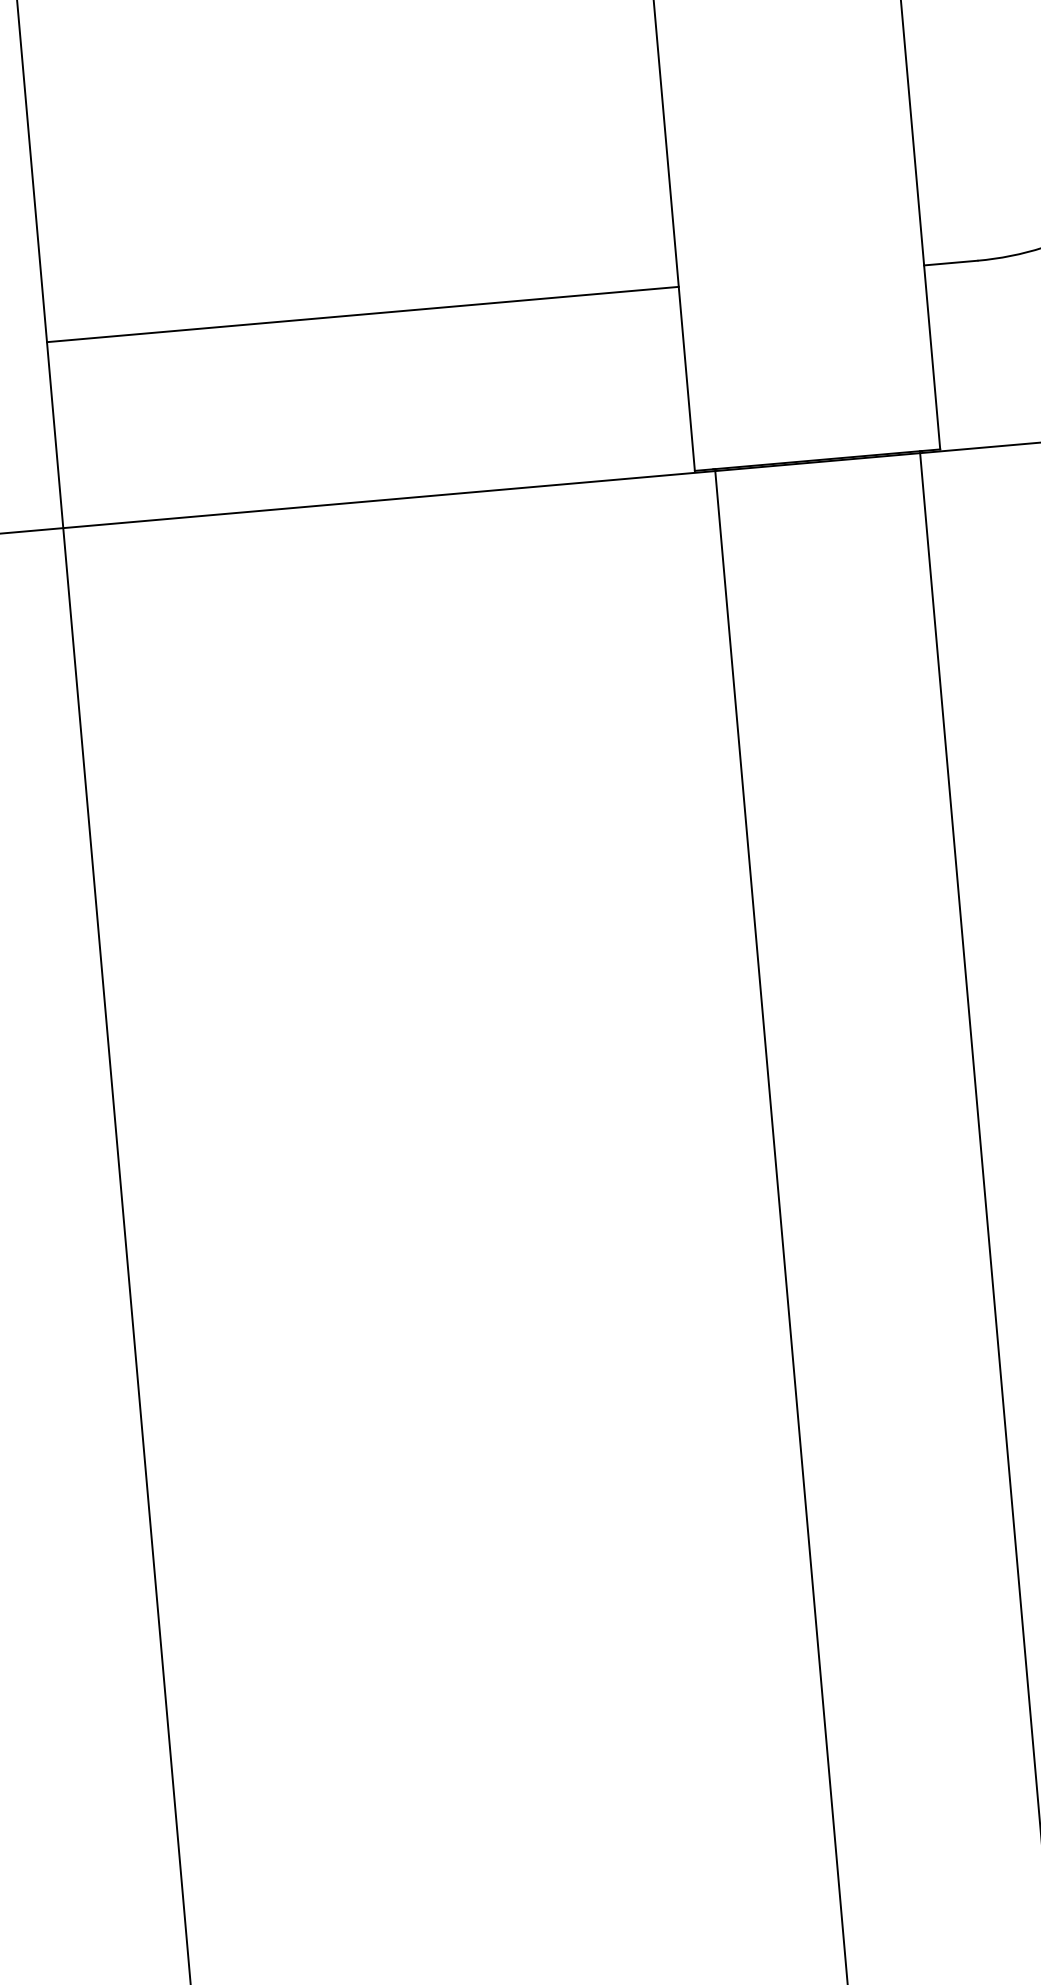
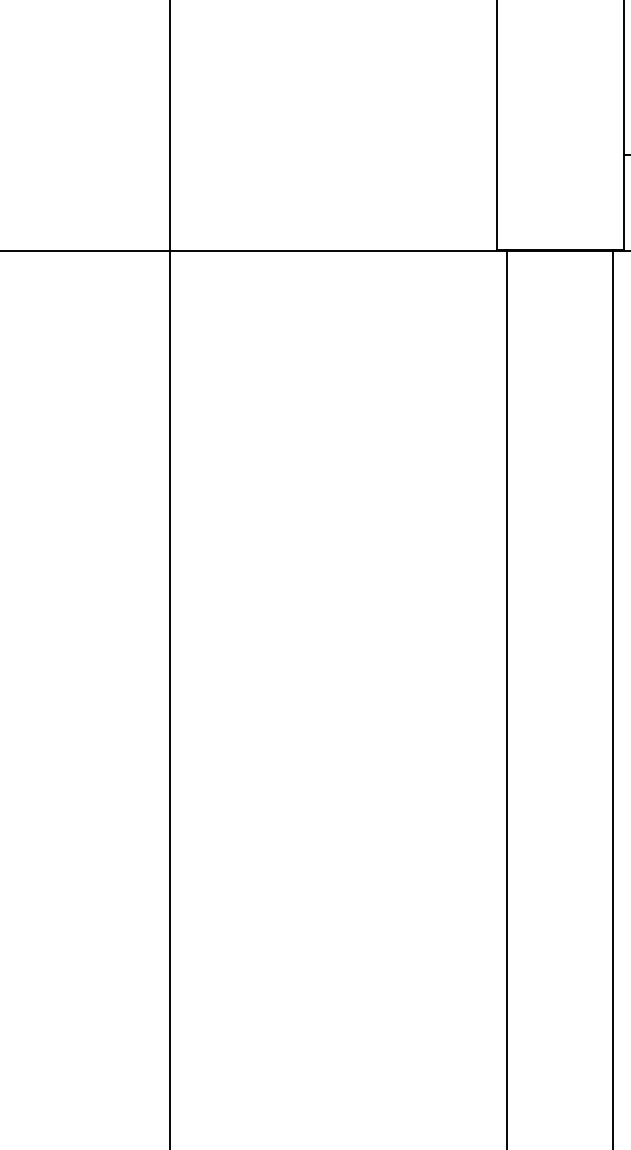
line: (361, 315) -> (332, 155), removed

